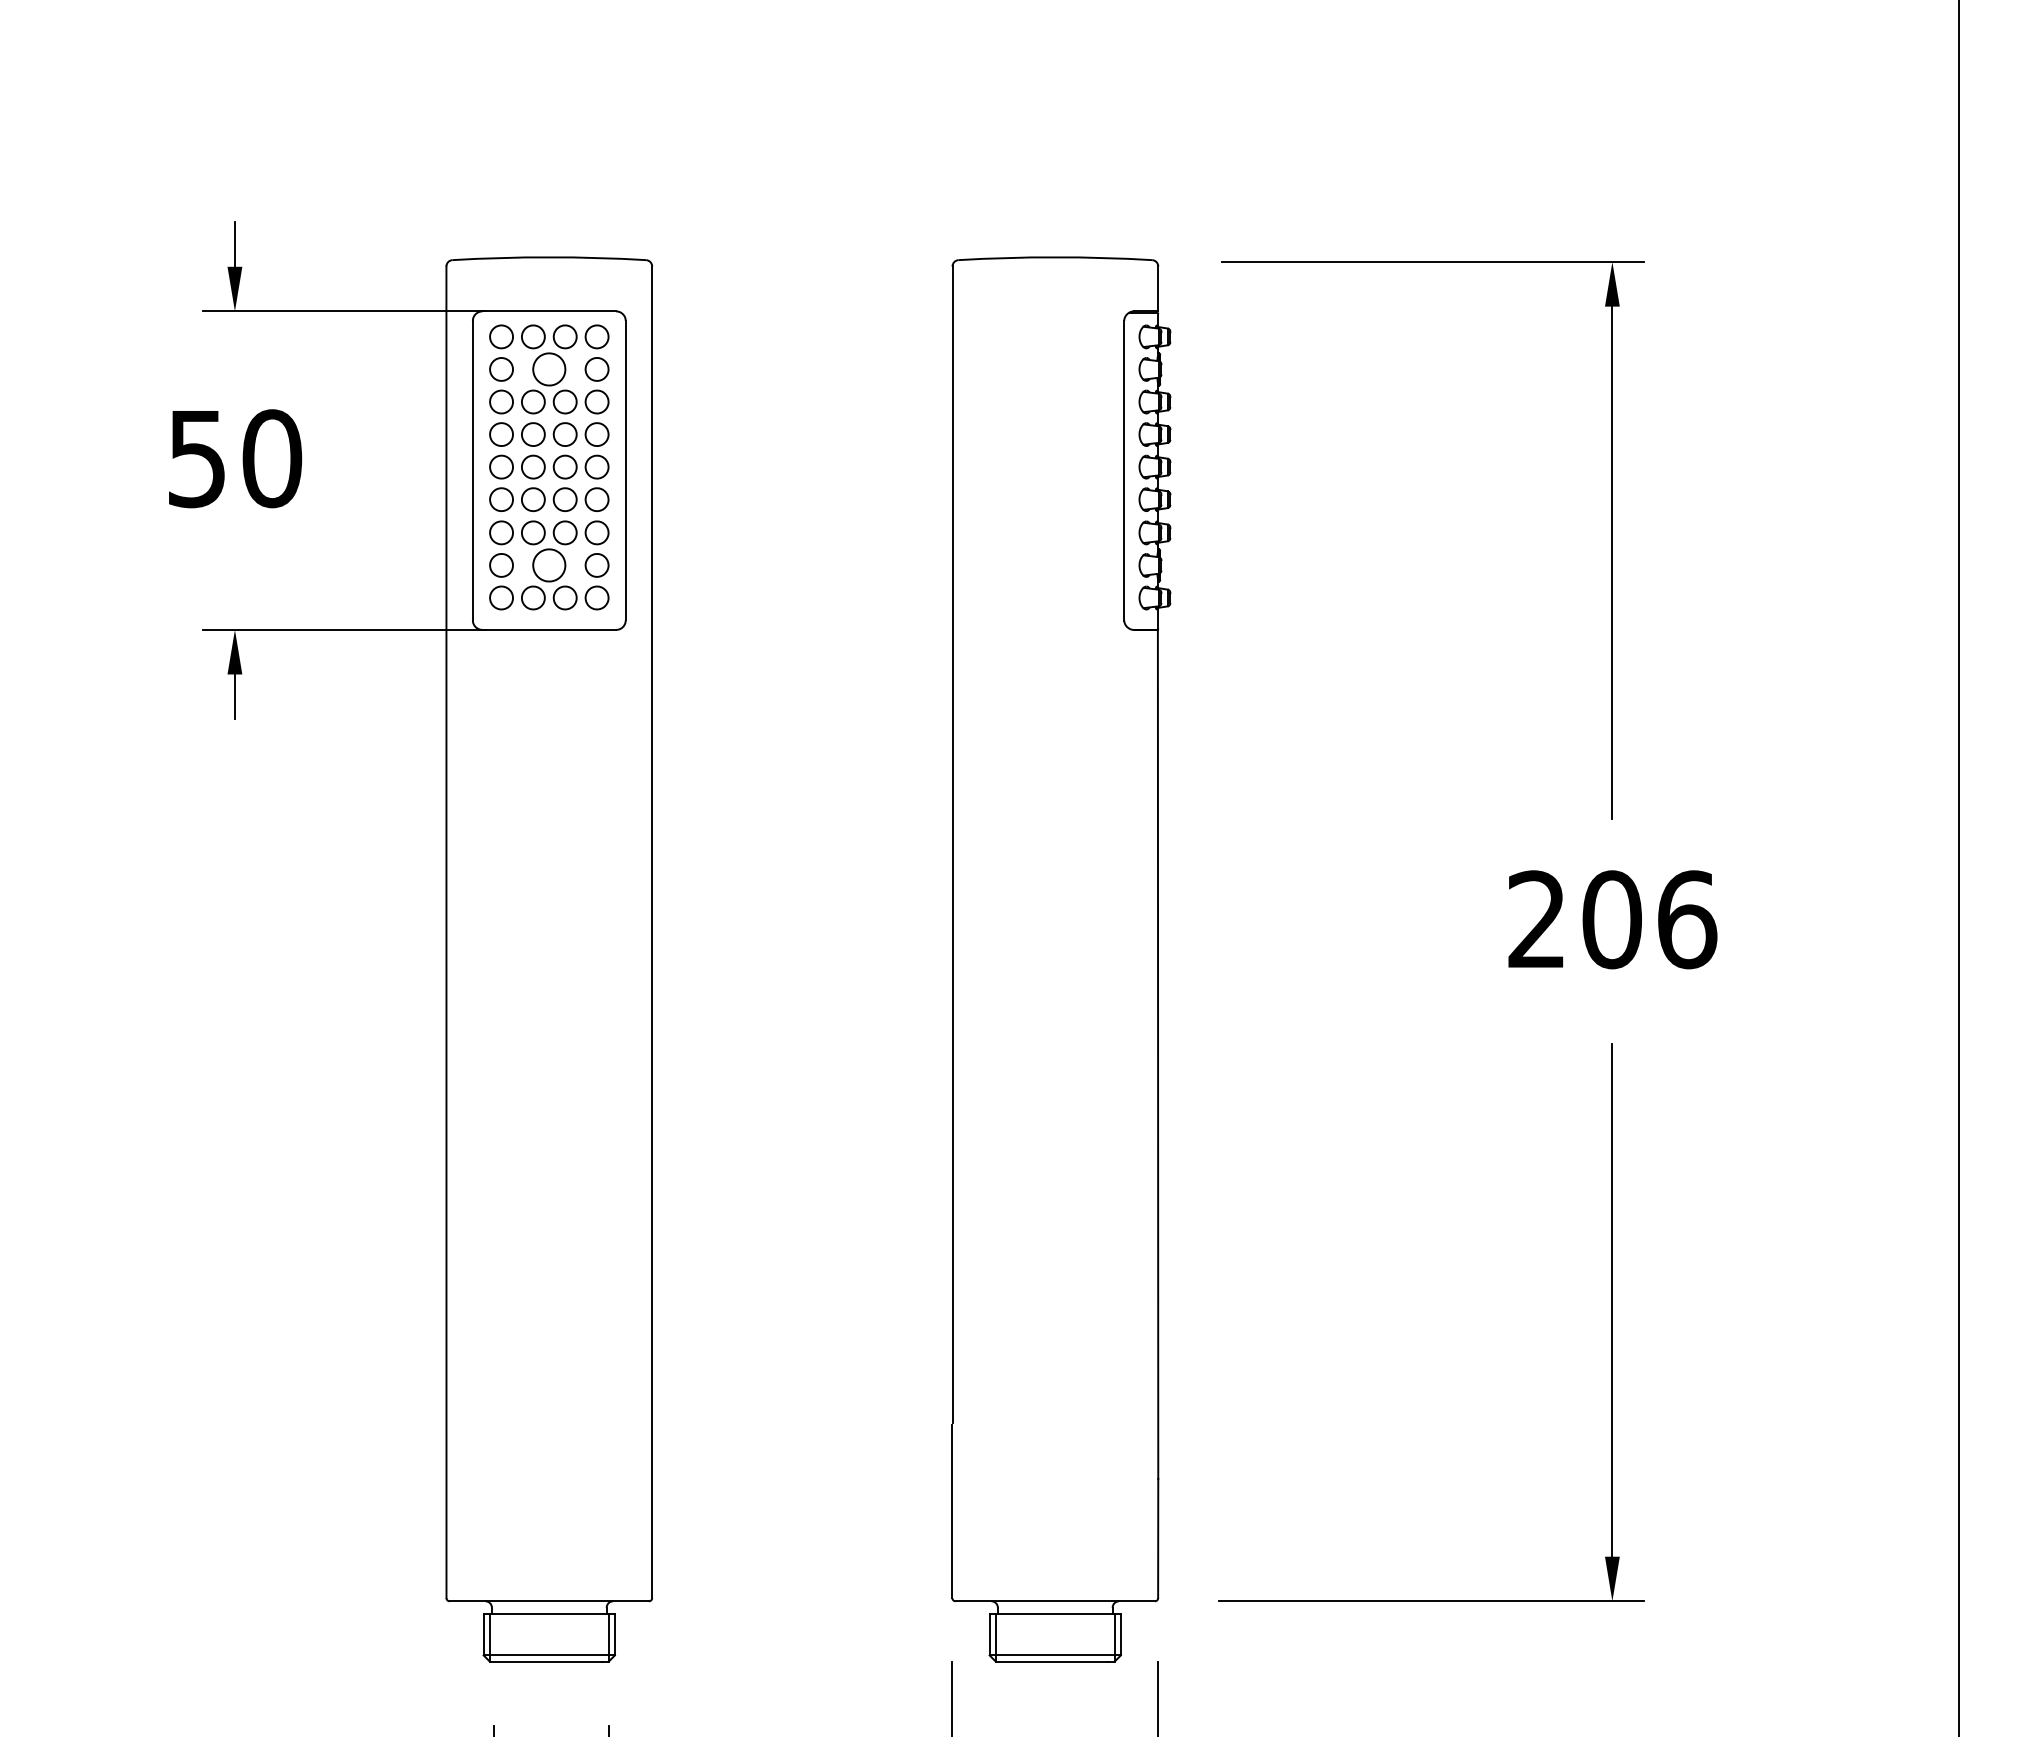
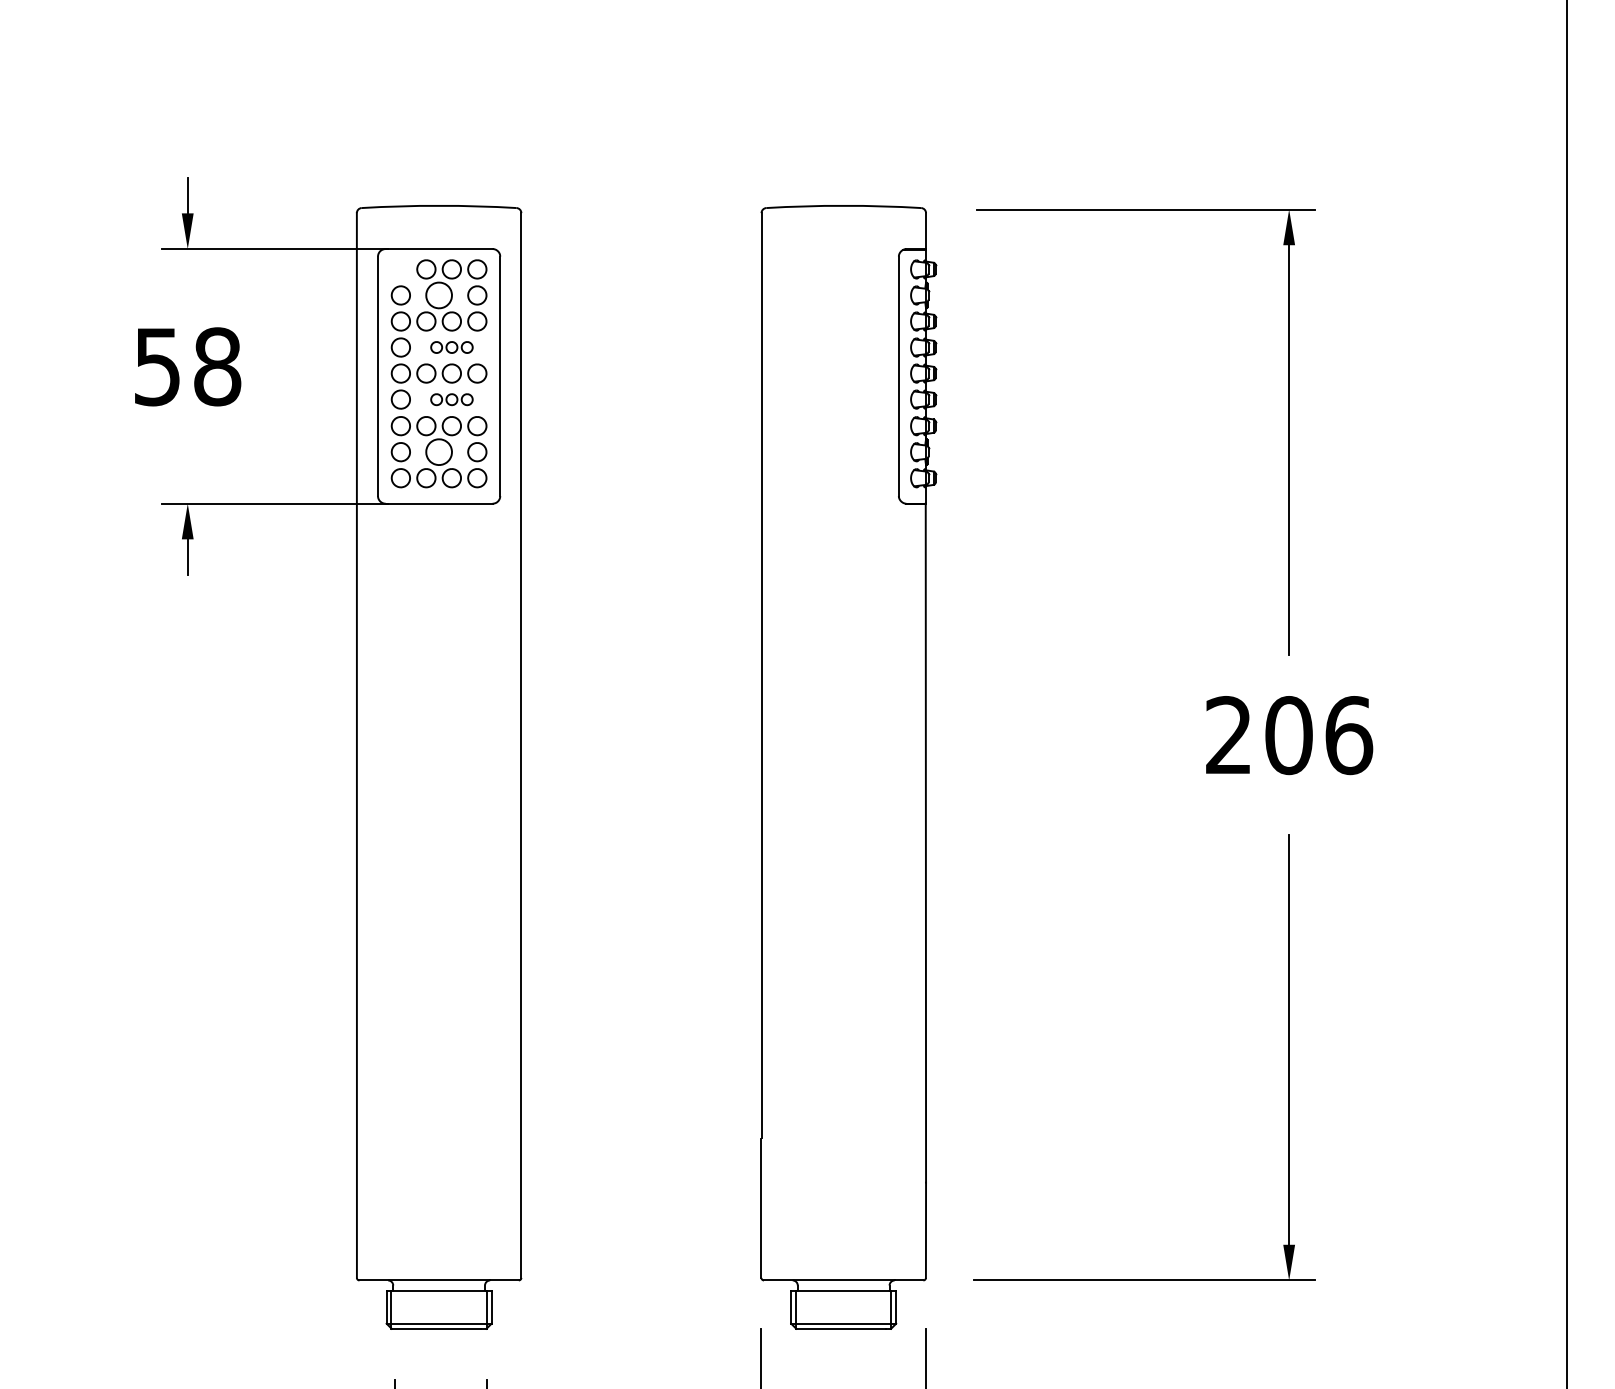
part: (501, 336) -> (400, 269), removed
part: (565, 434) -> (452, 347), size x0.6
text: (272, 458) -> (217, 366), 50 -> 58
part: (565, 499) -> (452, 399), size x0.6

